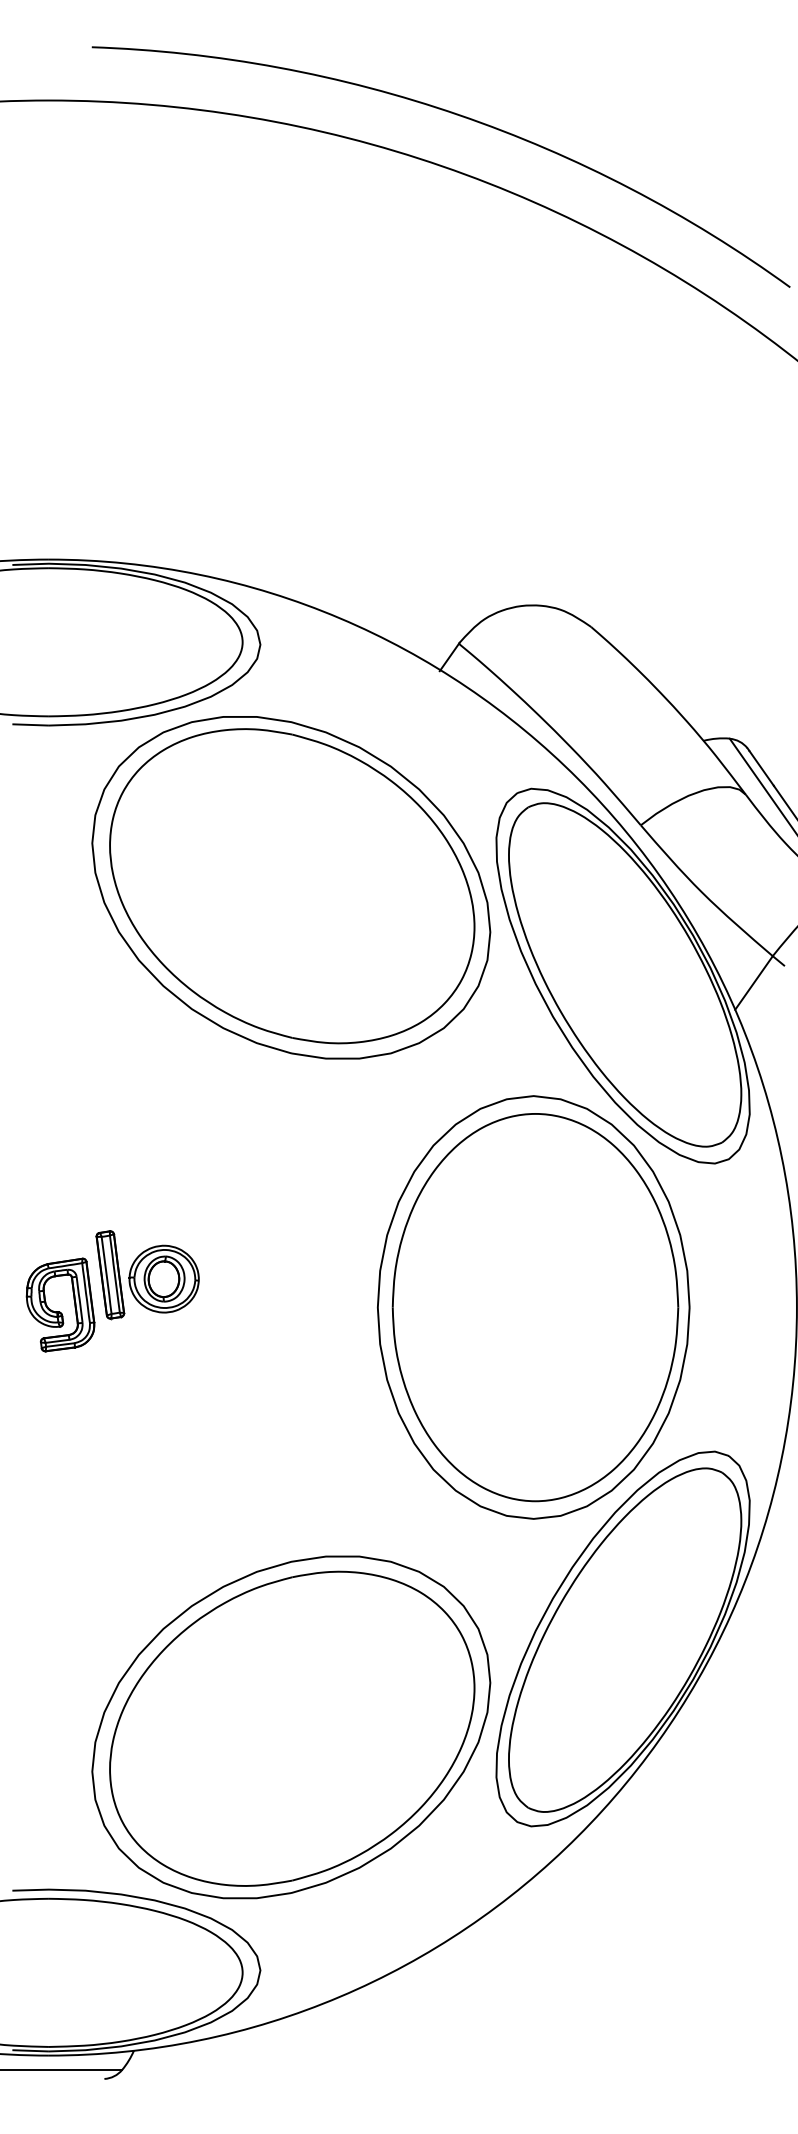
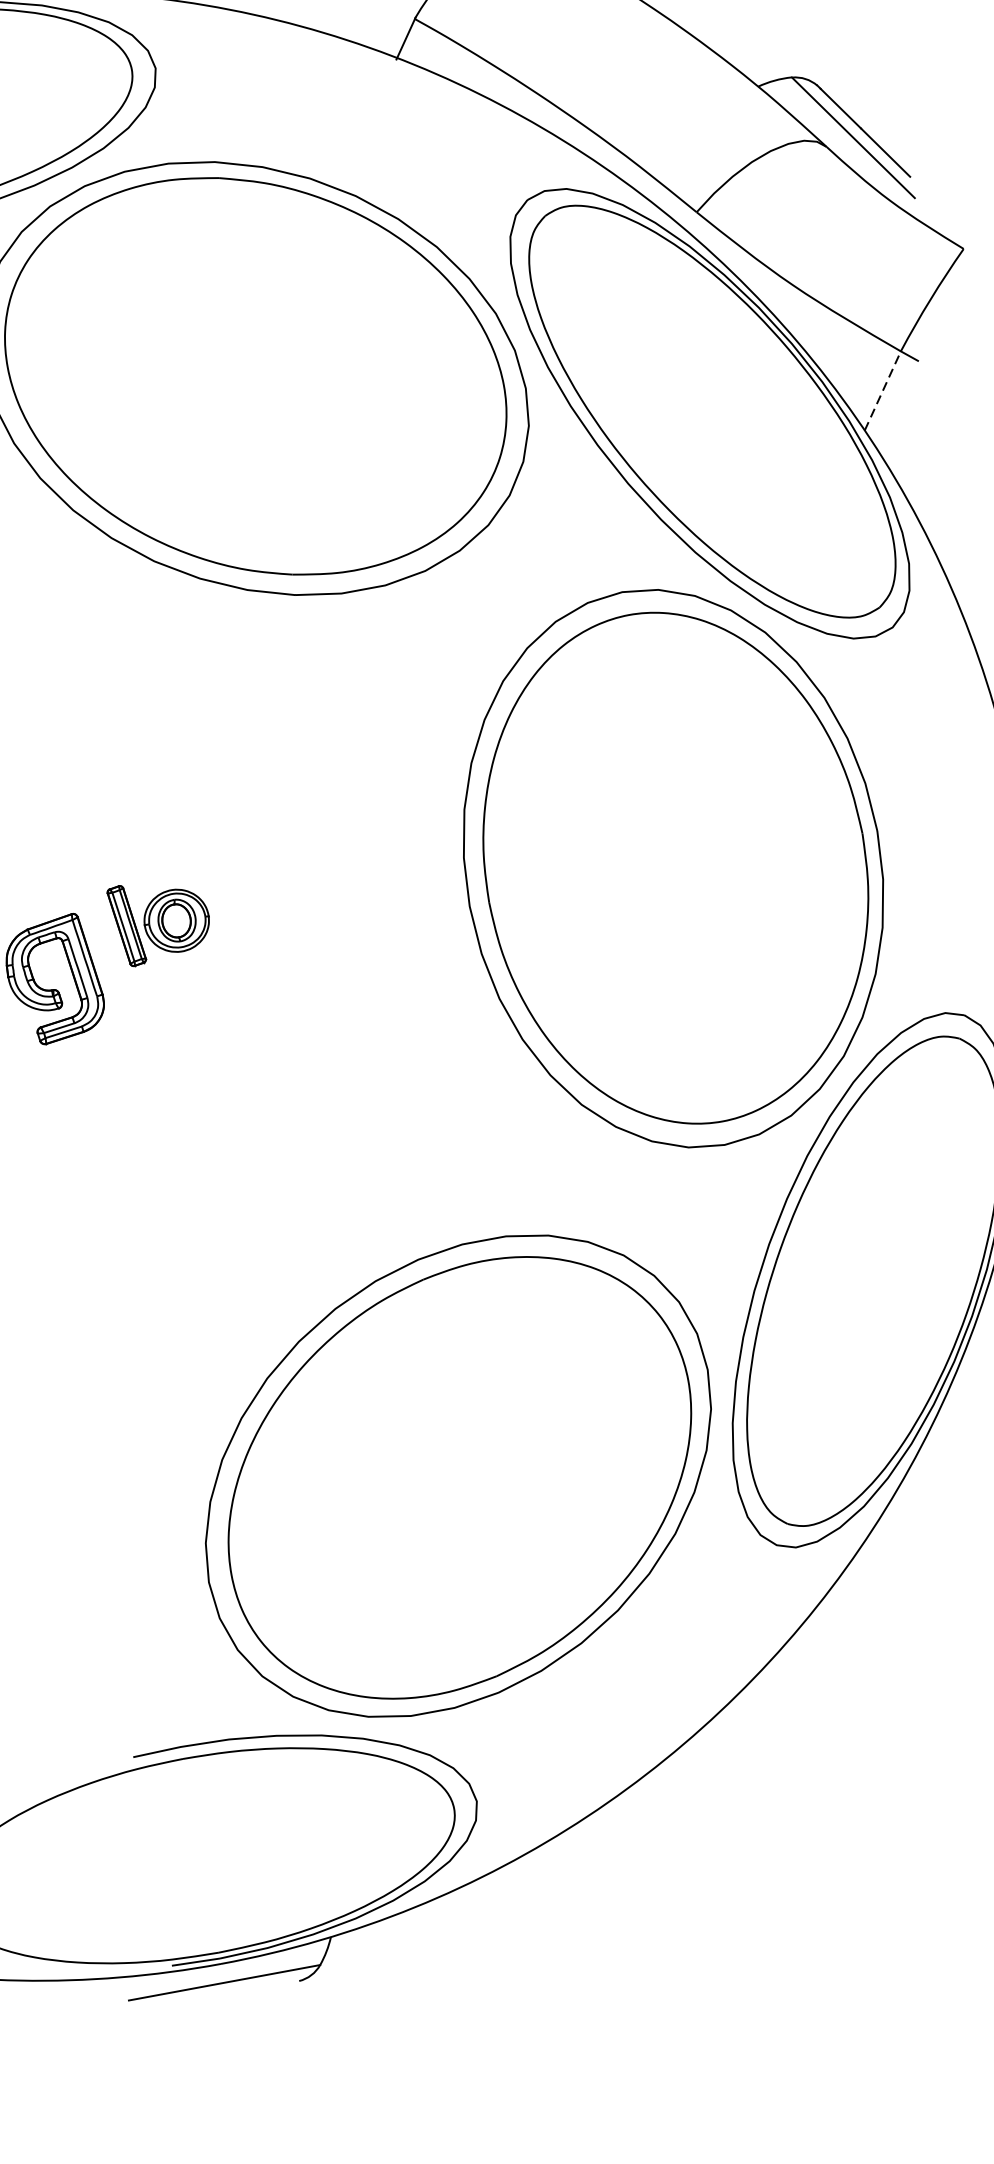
line: (753, 983) -> (882, 391), solid -> dashed
part: (147, 1275) -> (160, 920), size x0.7

